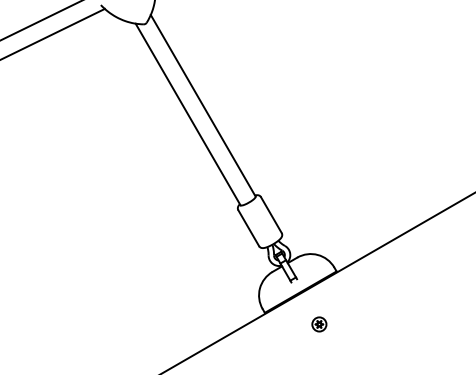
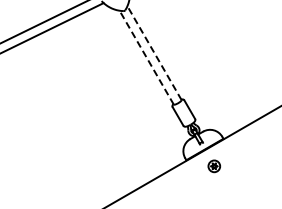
line: (203, 104) -> (154, 52), solid -> dashed
line: (187, 114) -> (146, 57), solid -> dashed
part: (319, 323) -> (214, 165), size x1.6

